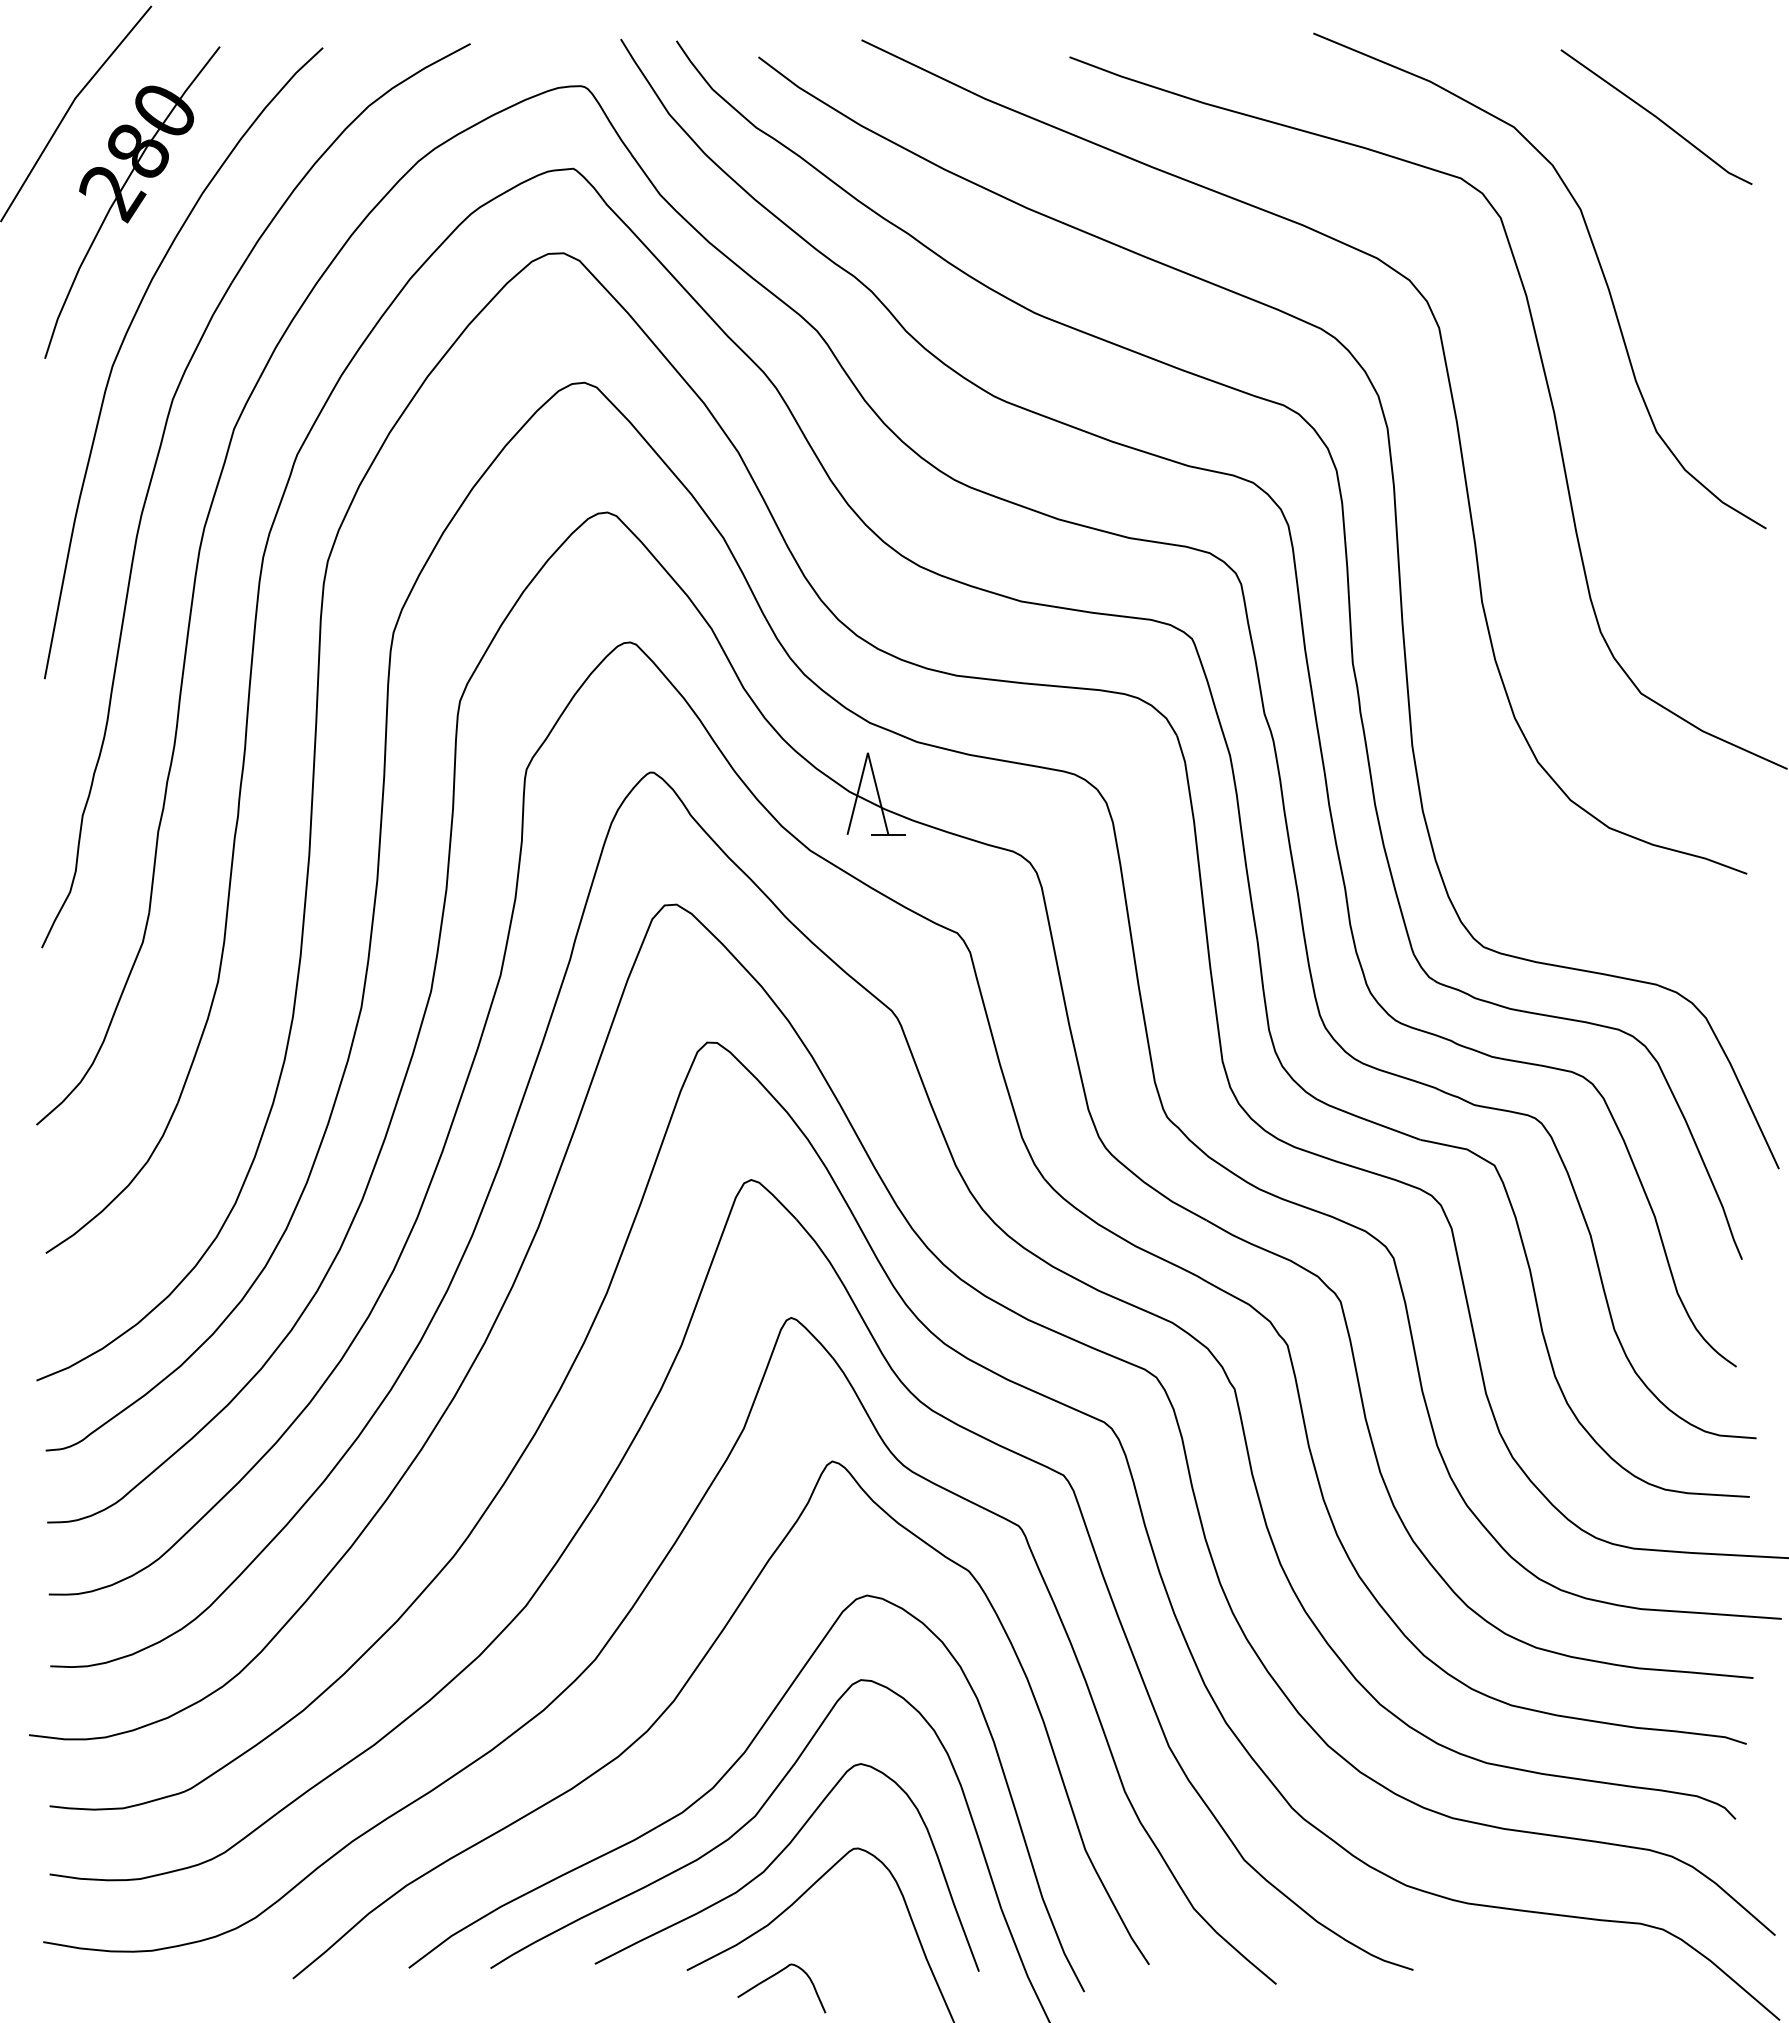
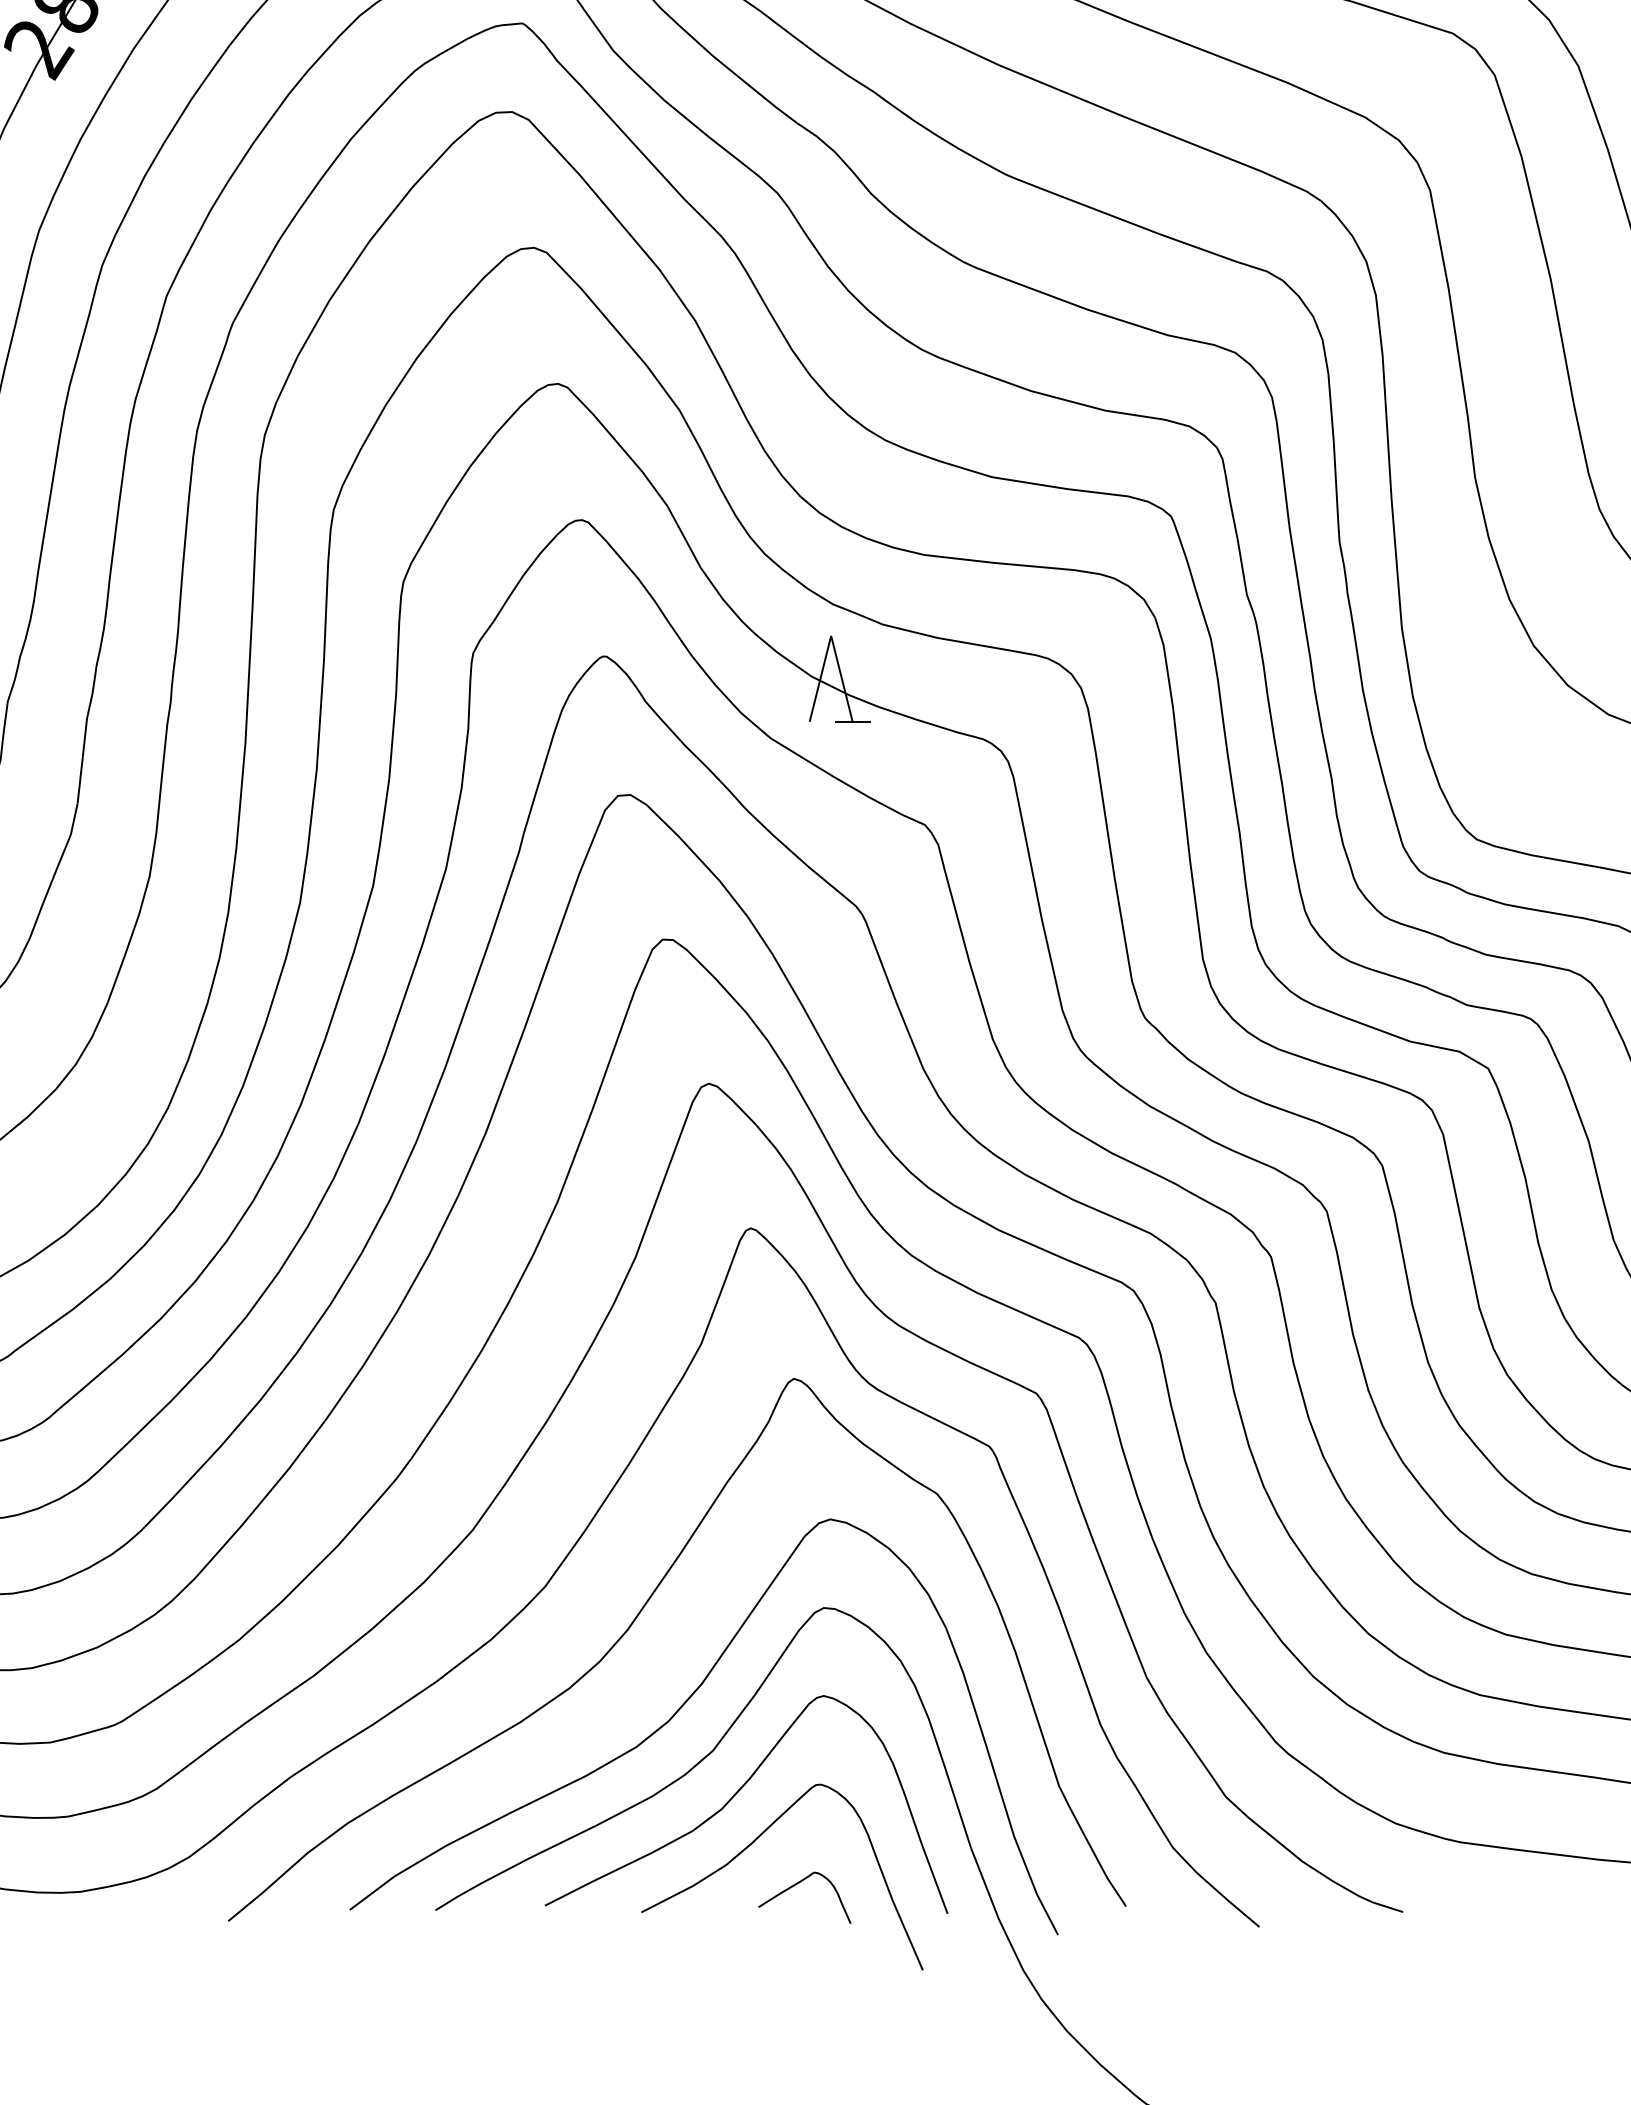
curve: (772, 1977) -> (795, 1886), moved

